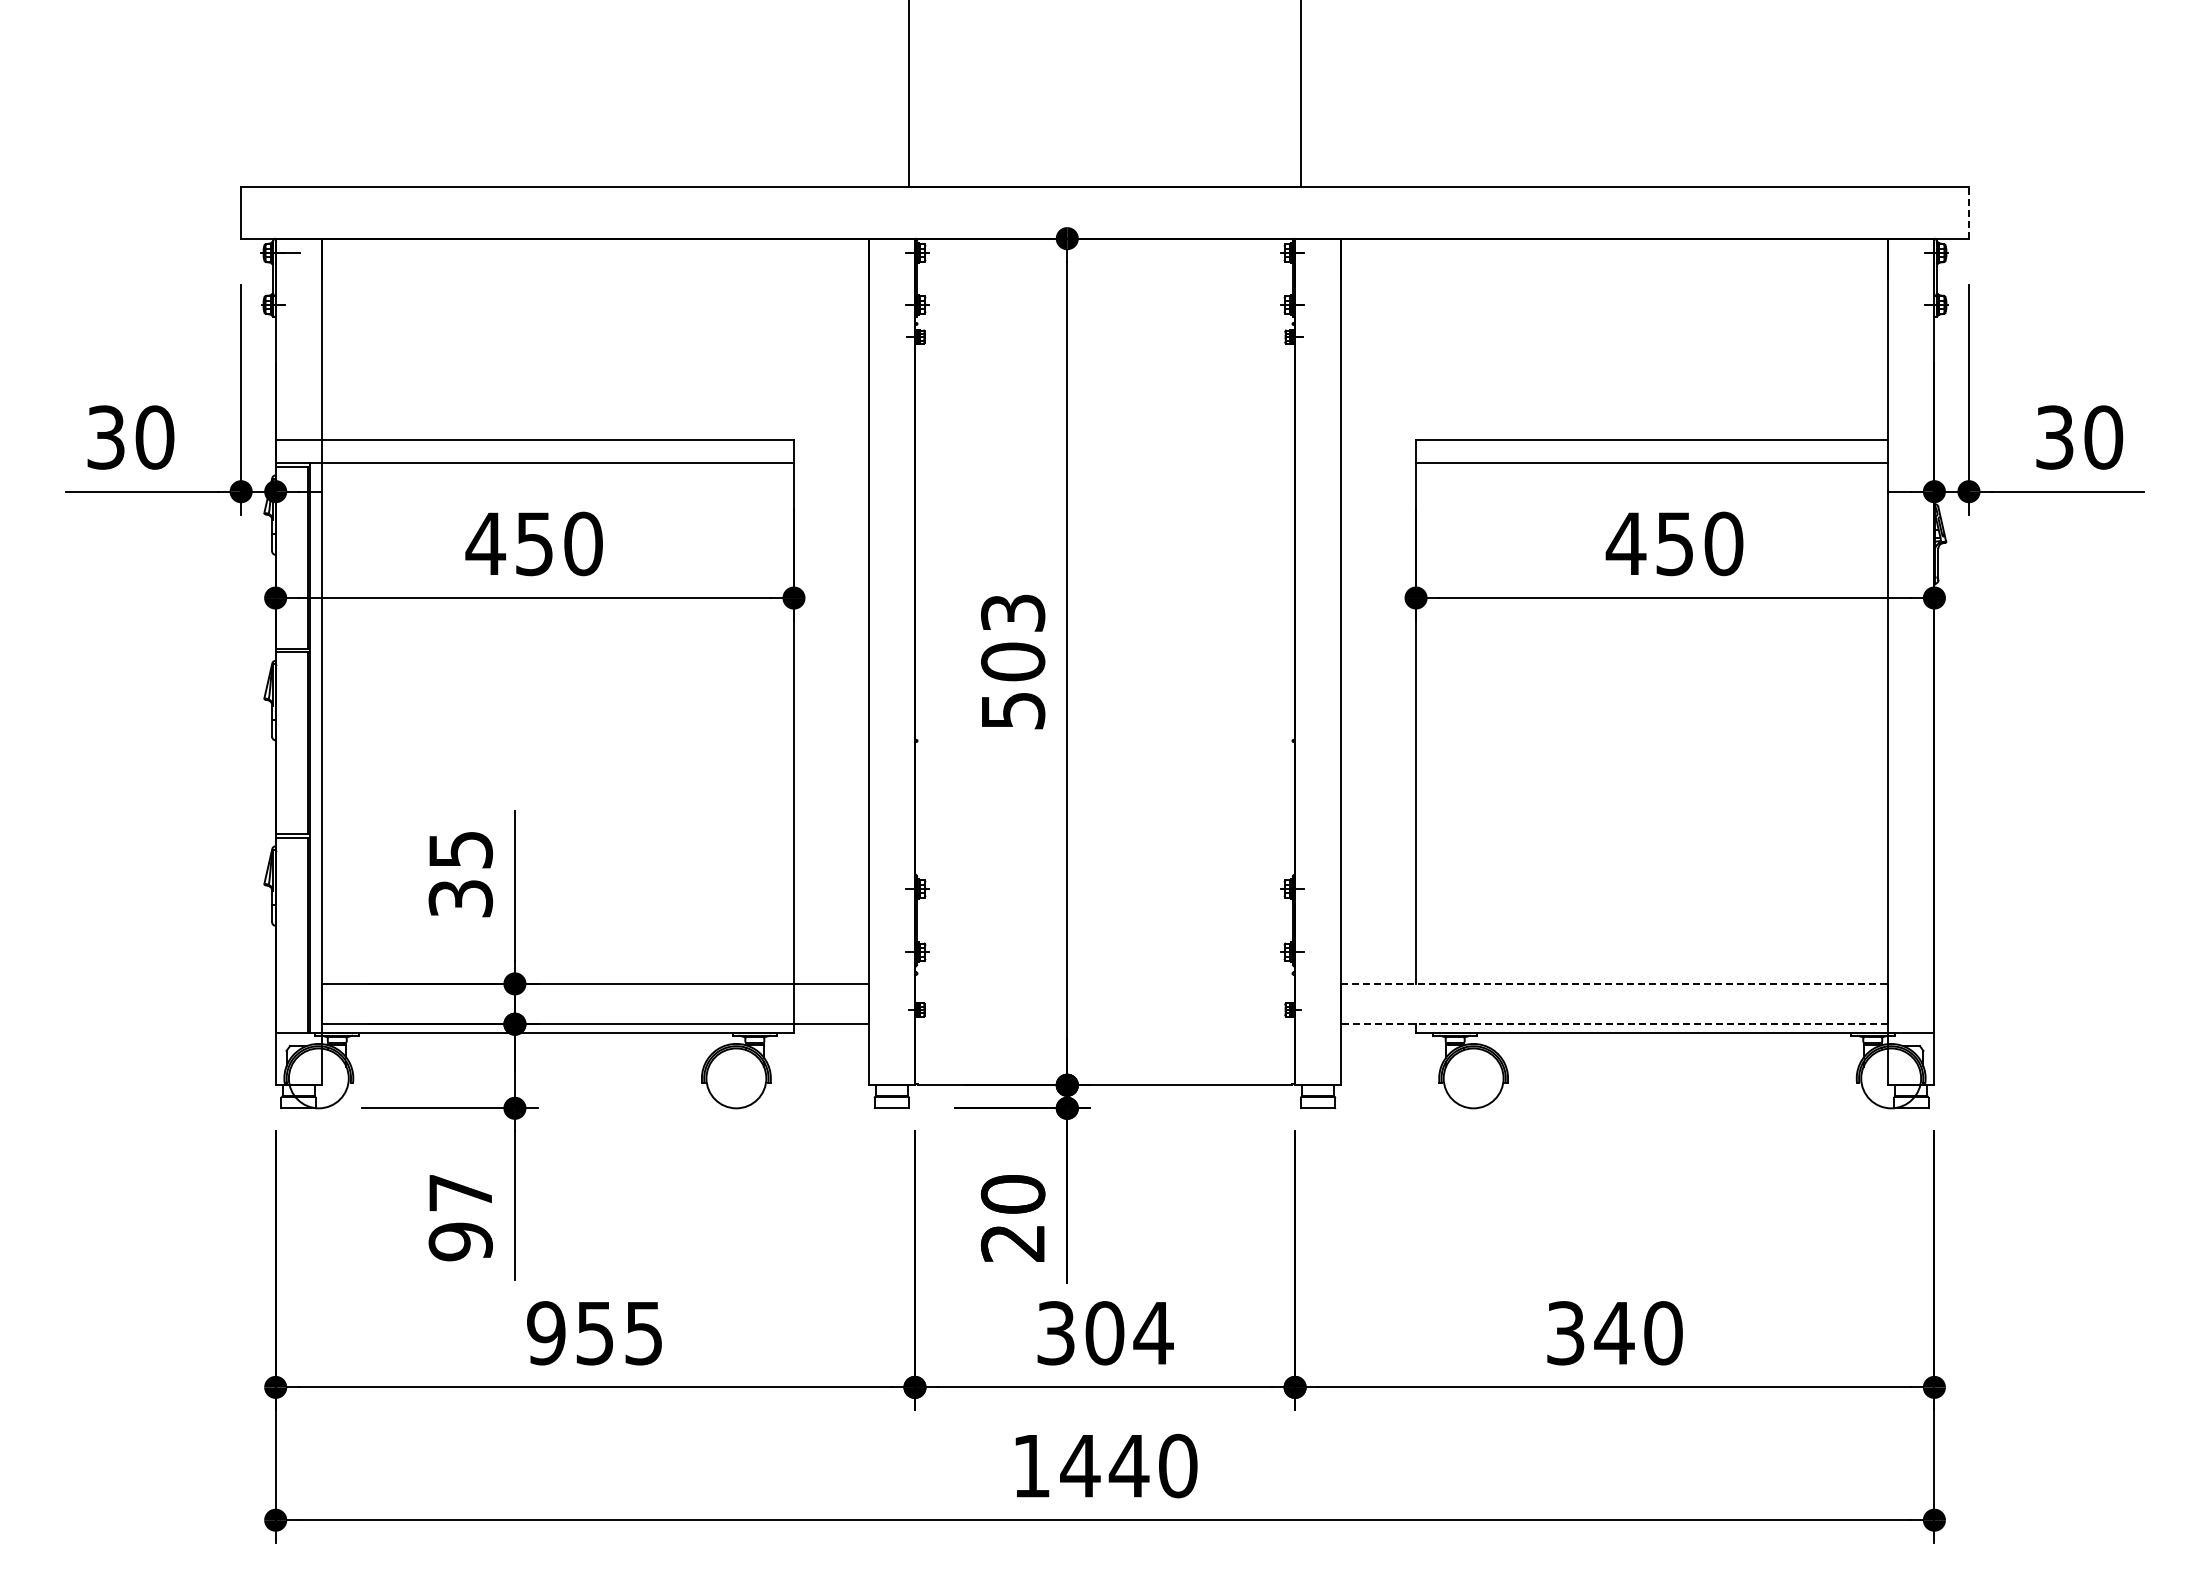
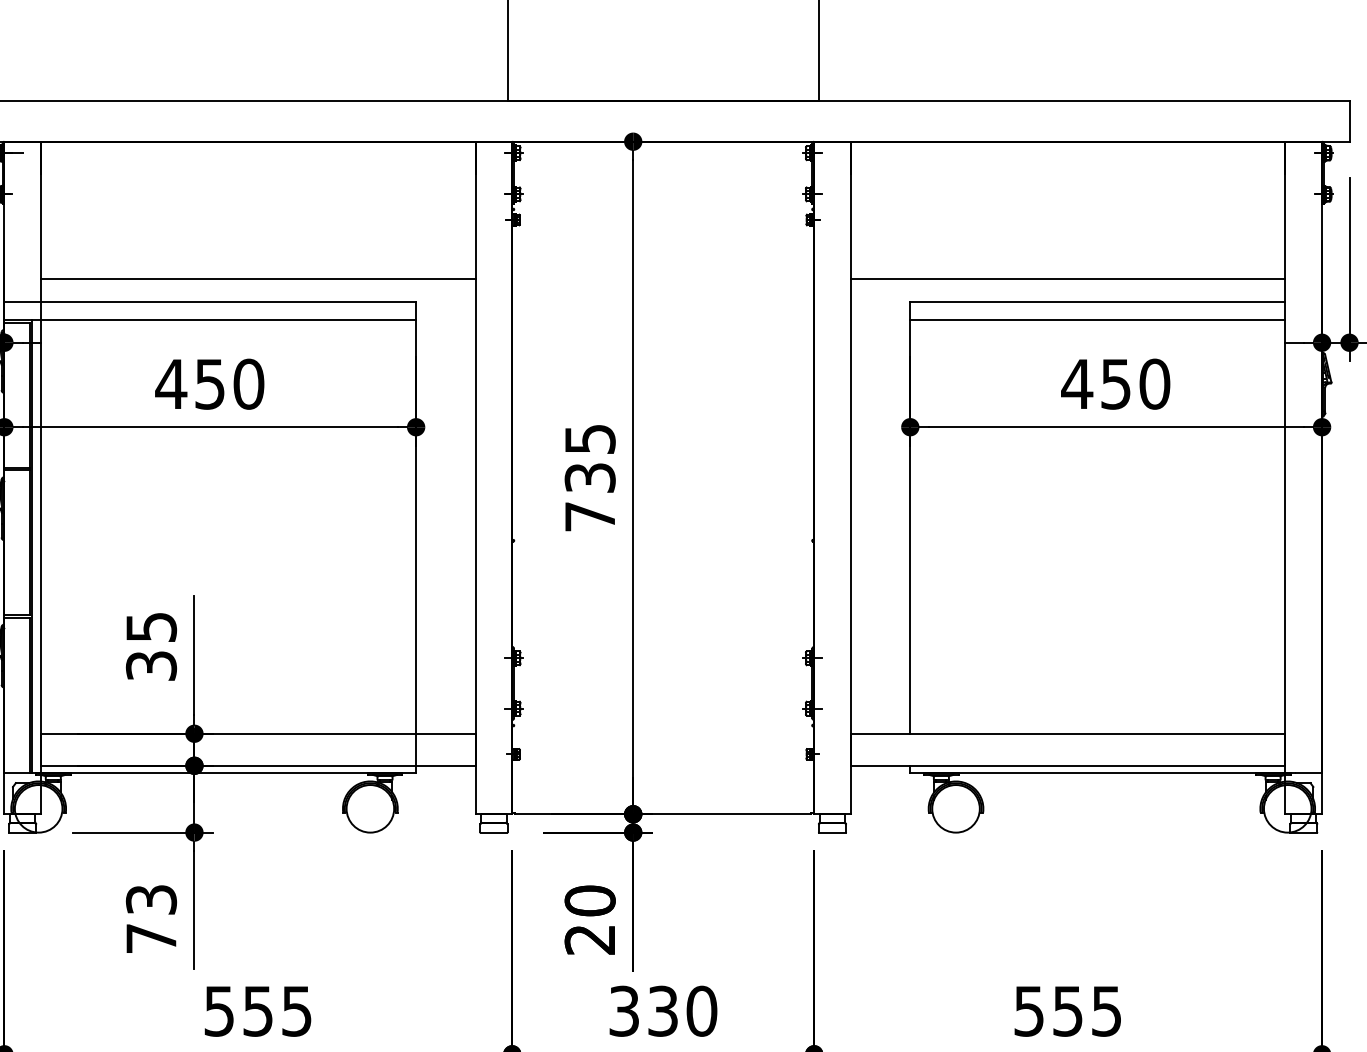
line: (1968, 212) -> (1349, 120), dashed -> solid
line: (594, 411) -> (257, 279), added
line: (1614, 411) -> (1067, 279), added
text: (1013, 661) -> (590, 477), 503 -> 735
line: (1614, 983) -> (1067, 733), dashed -> solid
line: (1614, 1024) -> (1067, 766), dashed -> solid
text: (460, 1217) -> (151, 919), 97 -> 73
text: (546, 1333) -> (219, 1011), 955 -> 555
text: (1129, 1333) -> (682, 1011), 304 -> 330
text: (1614, 1333) -> (1067, 1011), 340 -> 555

